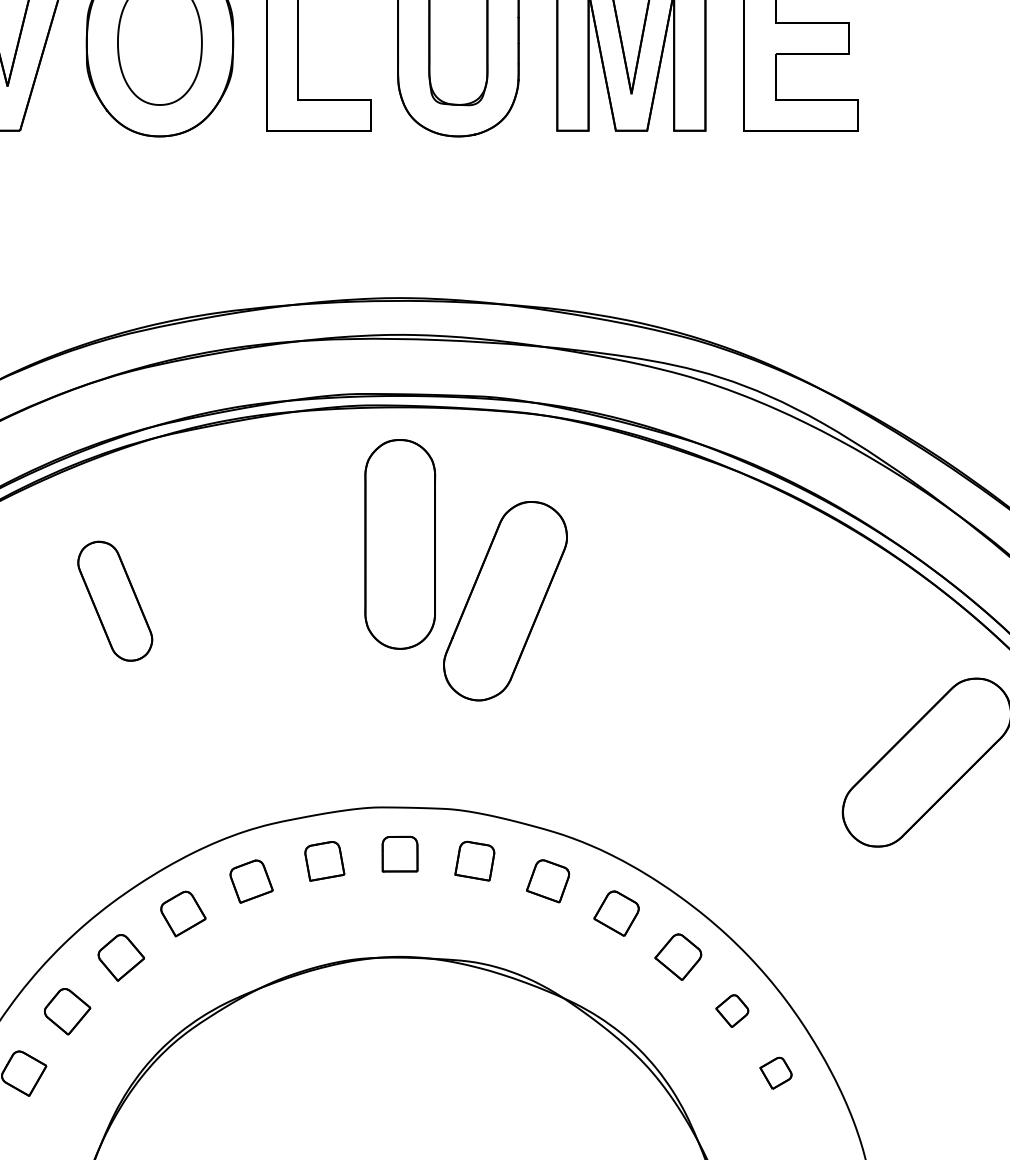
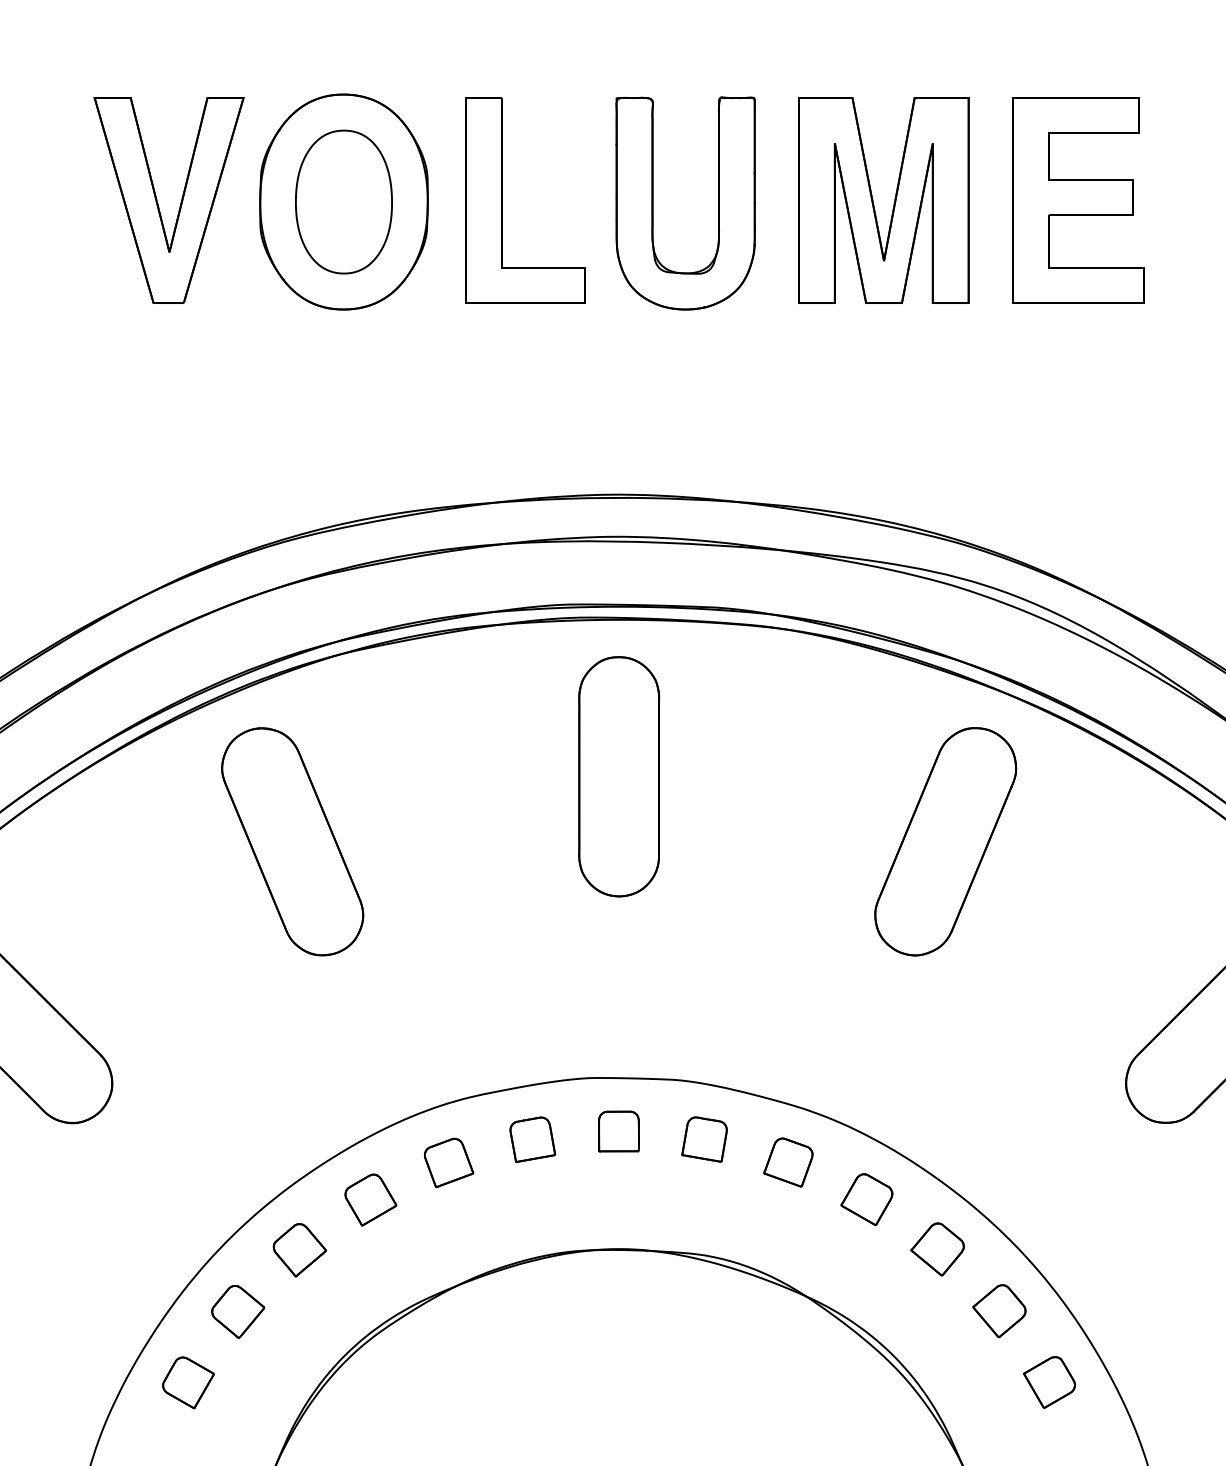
part: (115, 600) -> (292, 841), size x1.67
part: (505, 600) -> (945, 841), moved
part: (732, 1011) -> (999, 1311), size x1.43
part: (776, 1073) -> (1049, 1382), size x1.43

